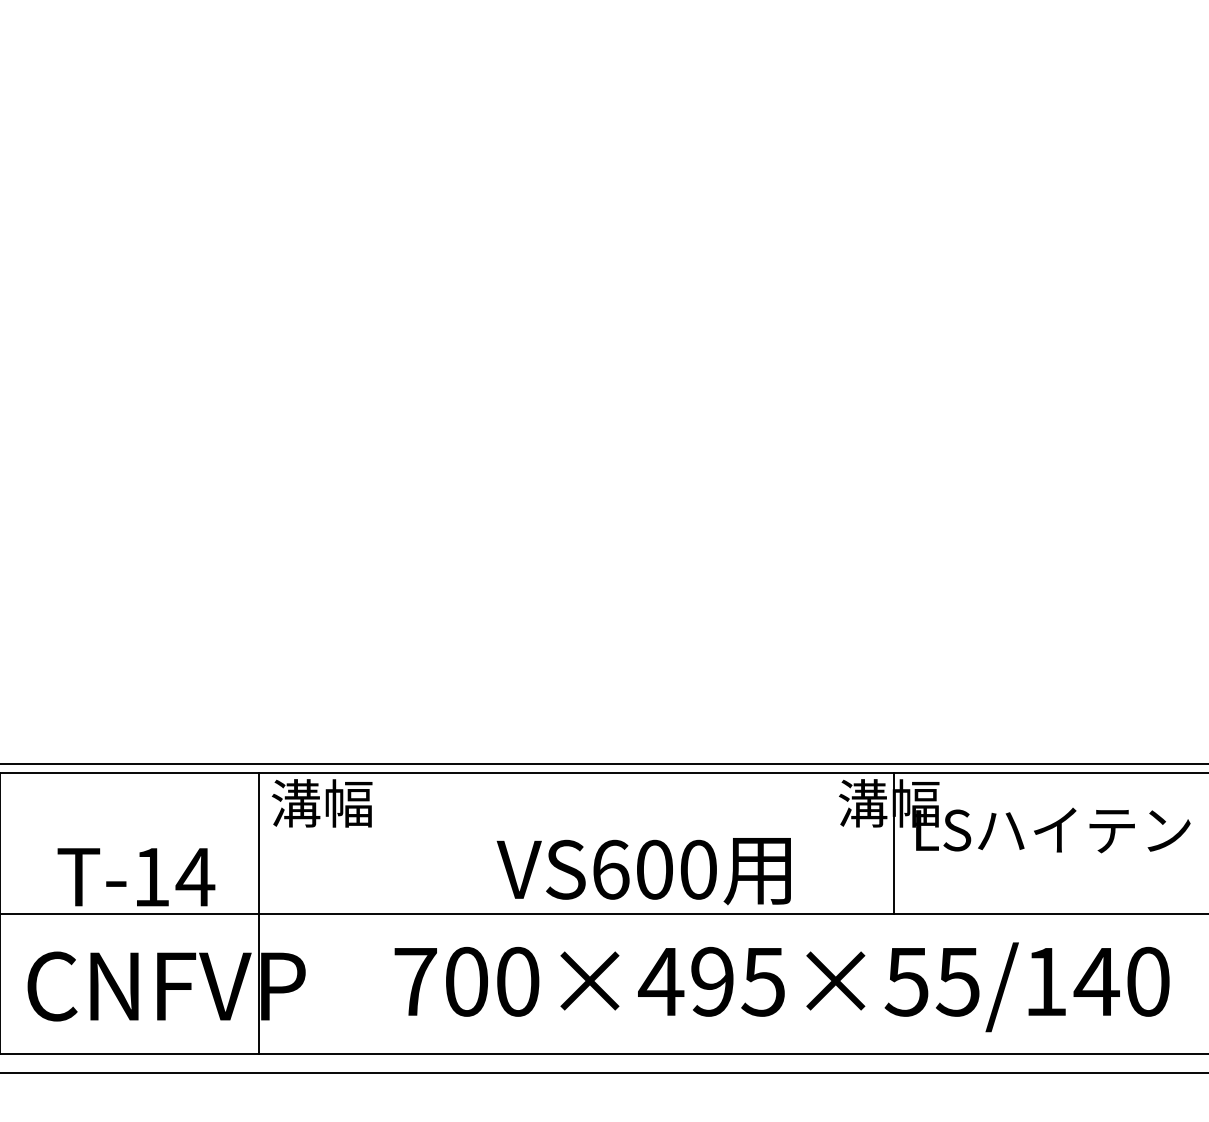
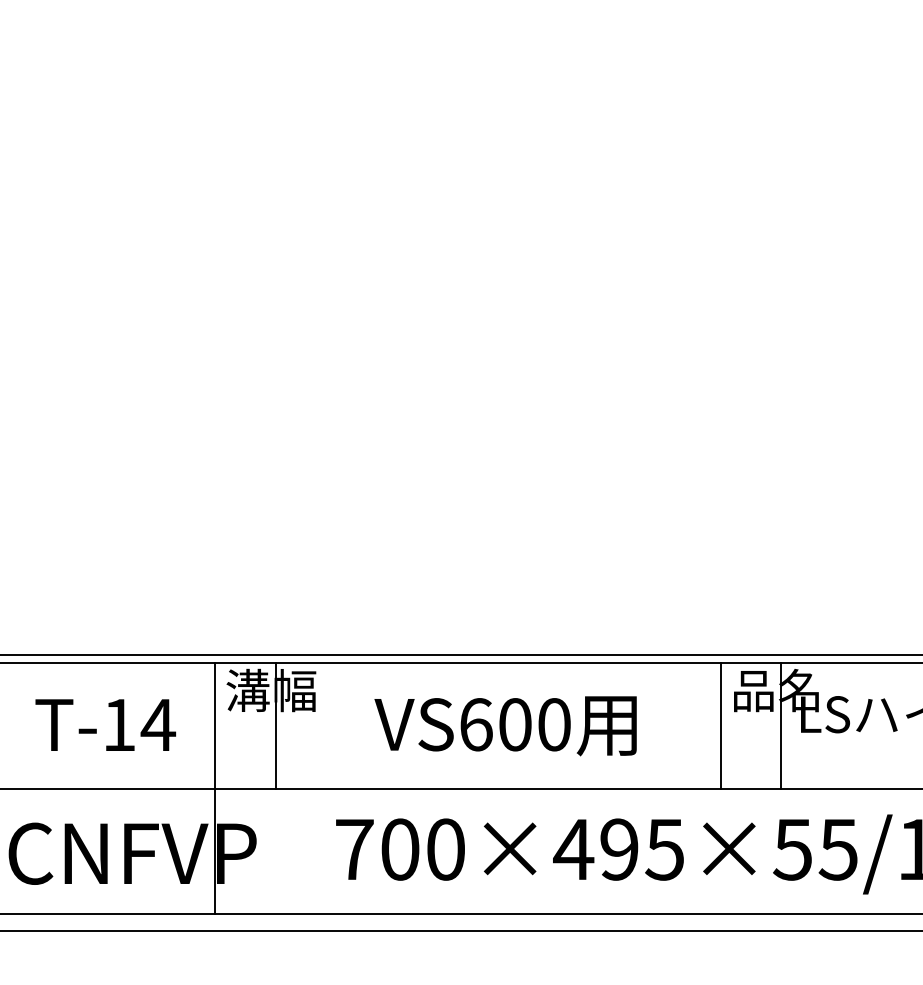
text: (889, 803) -> (777, 690), 溝幅 -> 品名
line: (326, 843) -> (275, 726), added
line: (826, 843) -> (721, 726), added
text: (643, 871) -> (505, 726), moved
text: (136, 877) -> (105, 725), moved

